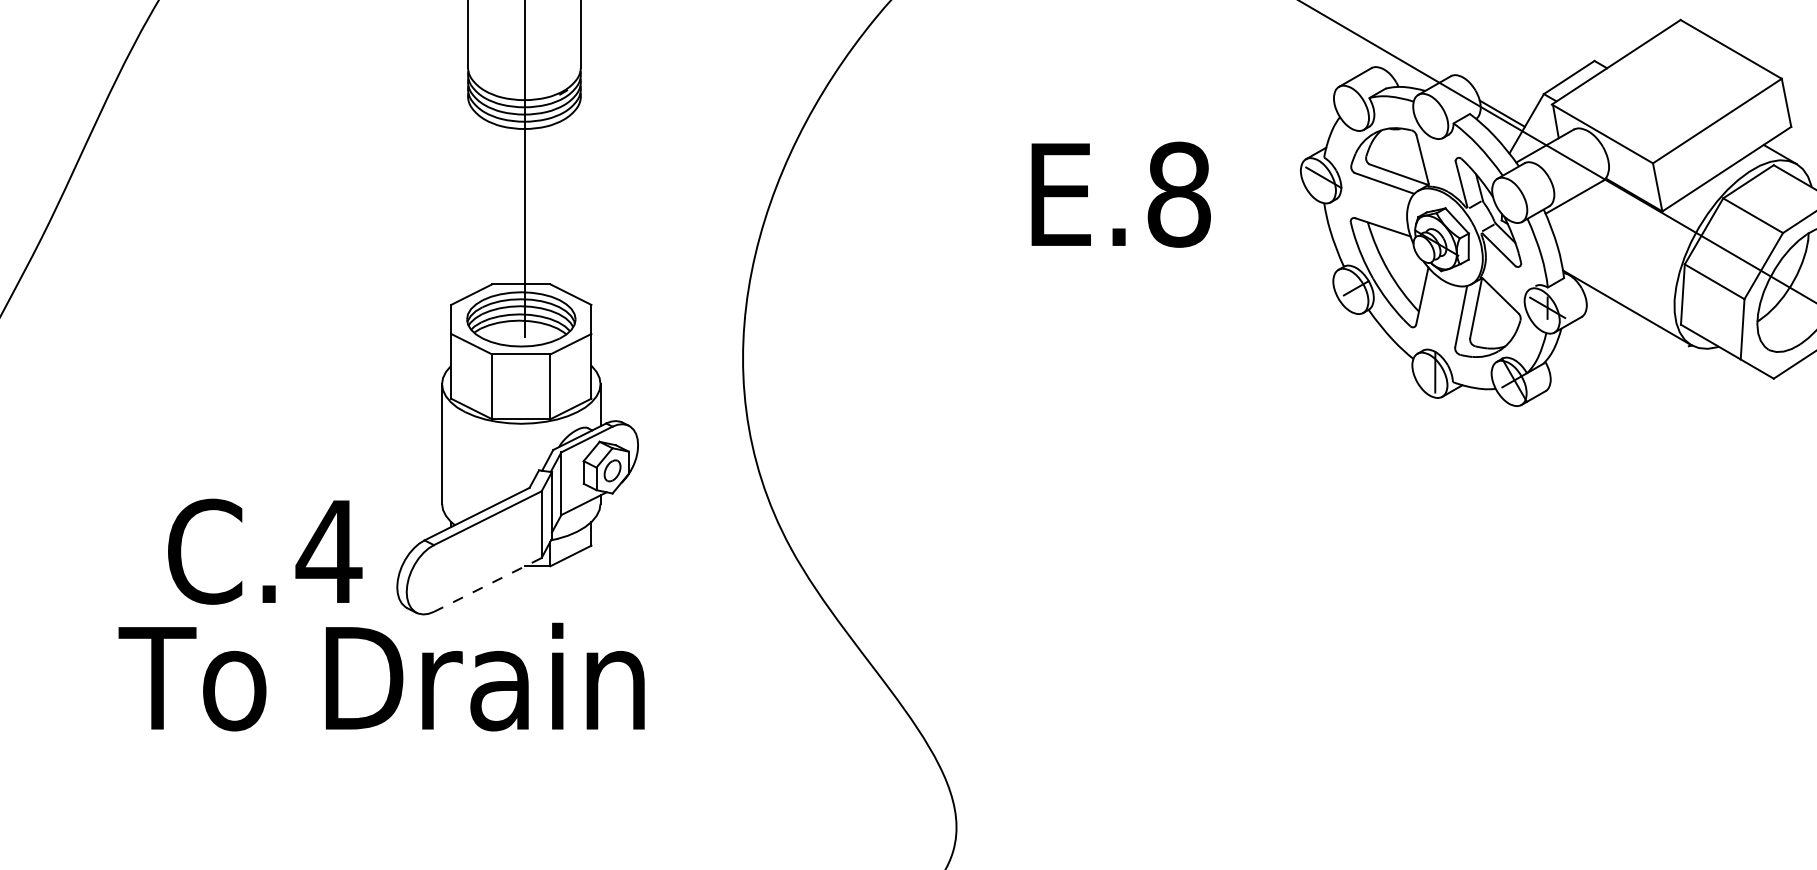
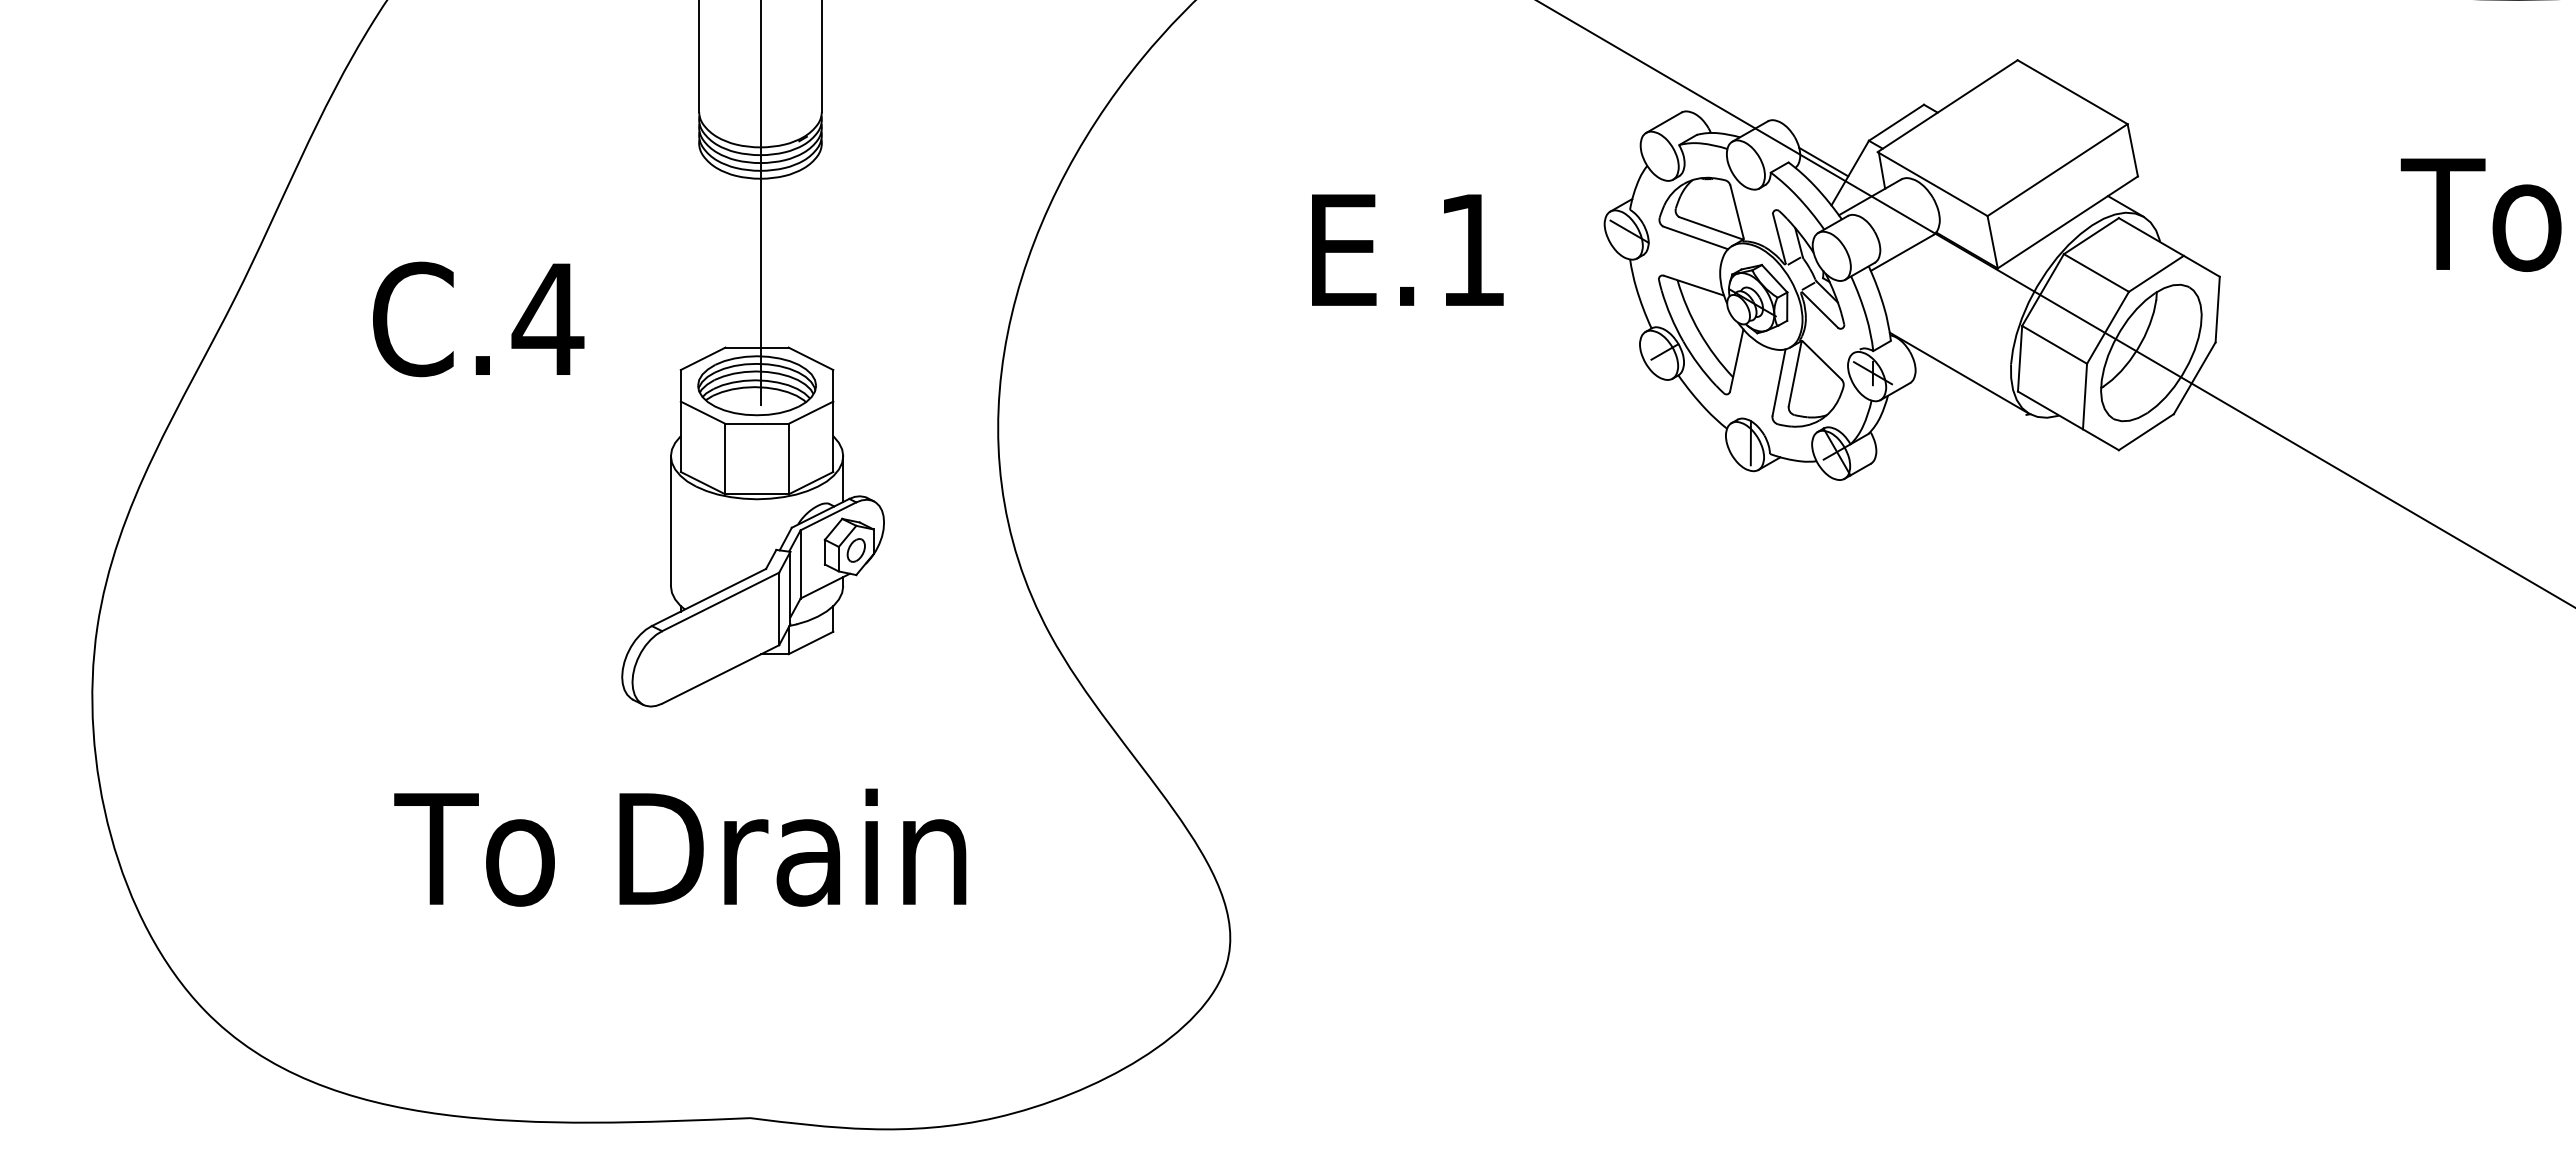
text: (1179, 194) -> (1472, 249), E.8 -> E.1
text: (265, 551) -> (478, 319), moved
line: (487, 584) -> (720, 674), dashed -> solid
text: (381, 676) -> (680, 847), moved

